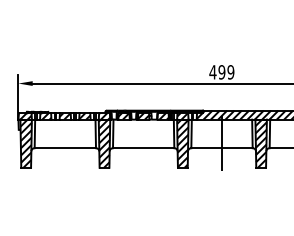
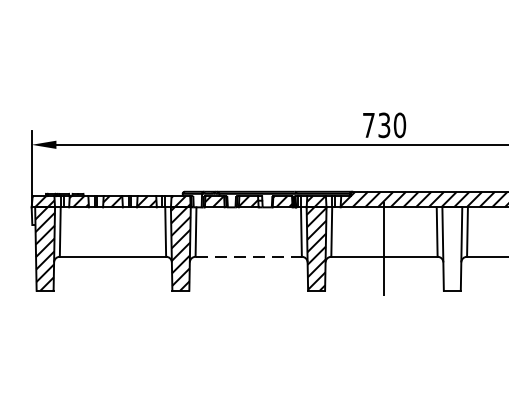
text: (221, 72) -> (383, 125), 499 -> 730
hatch: (260, 143) -> (451, 248), removed
line: (143, 148) -> (248, 257), solid -> dashed

